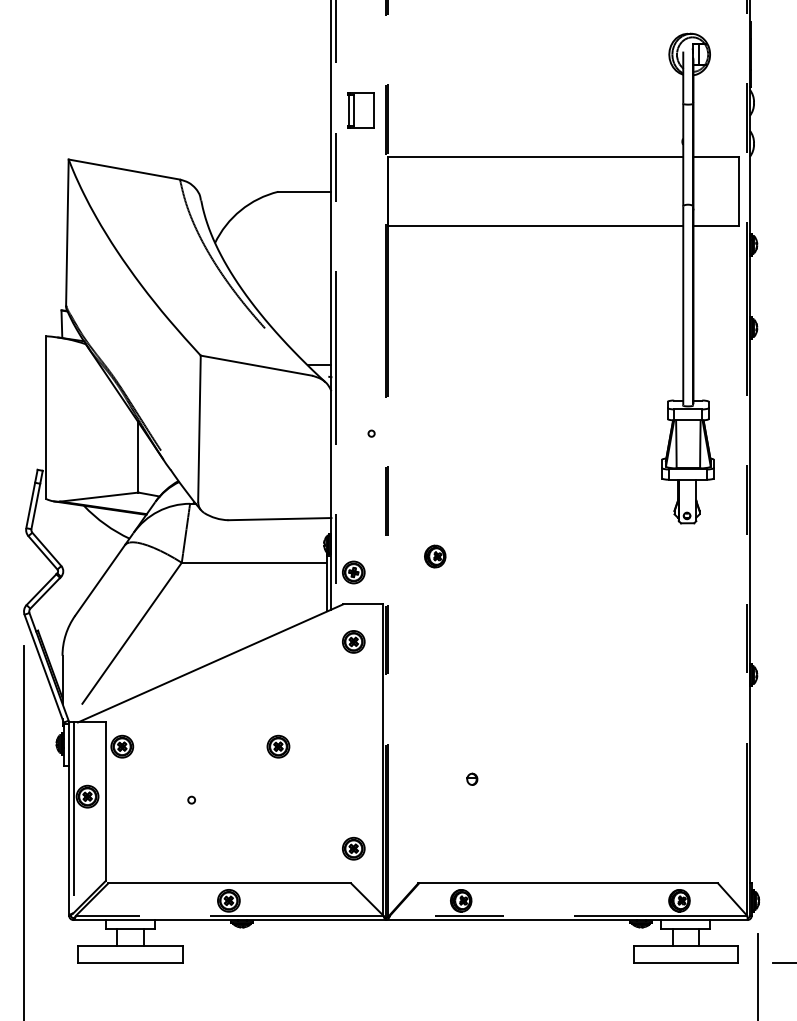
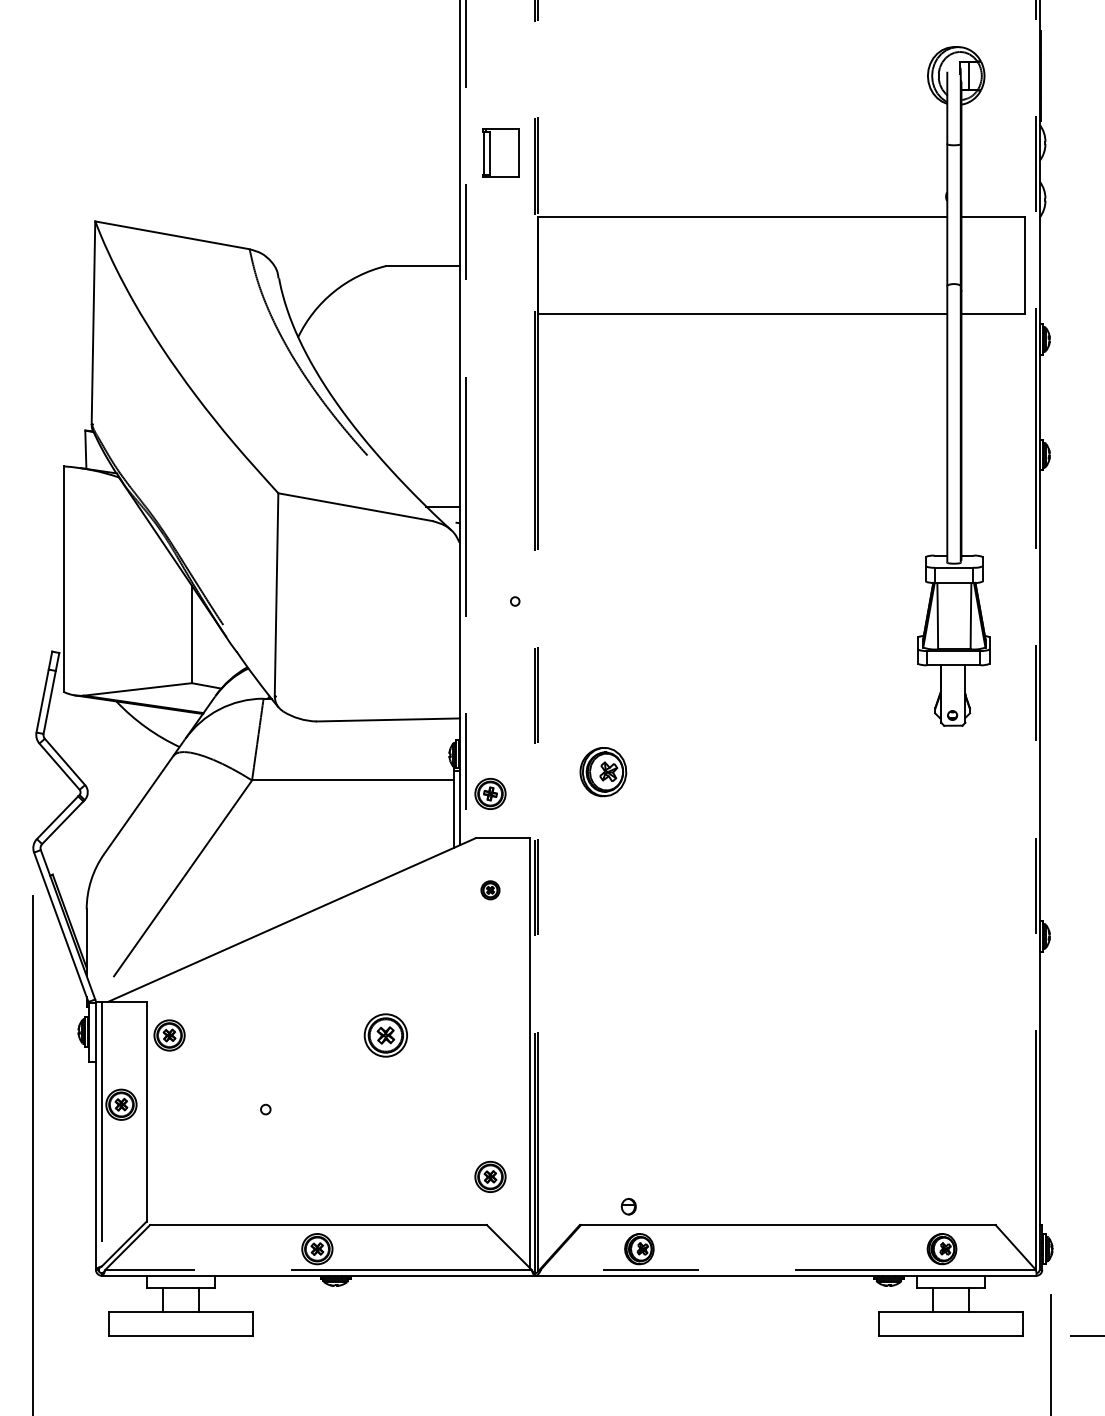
part: (435, 556) -> (603, 771), size x1.6
part: (353, 642) -> (490, 890), size x0.6
part: (278, 746) -> (386, 1035), size x1.4
part: (472, 779) -> (628, 1206), moved

